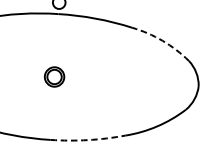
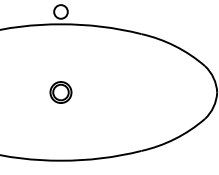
arc: (162, 41) -> (175, 46), dashed -> solid
arc: (88, 140) -> (101, 158), dashed -> solid

